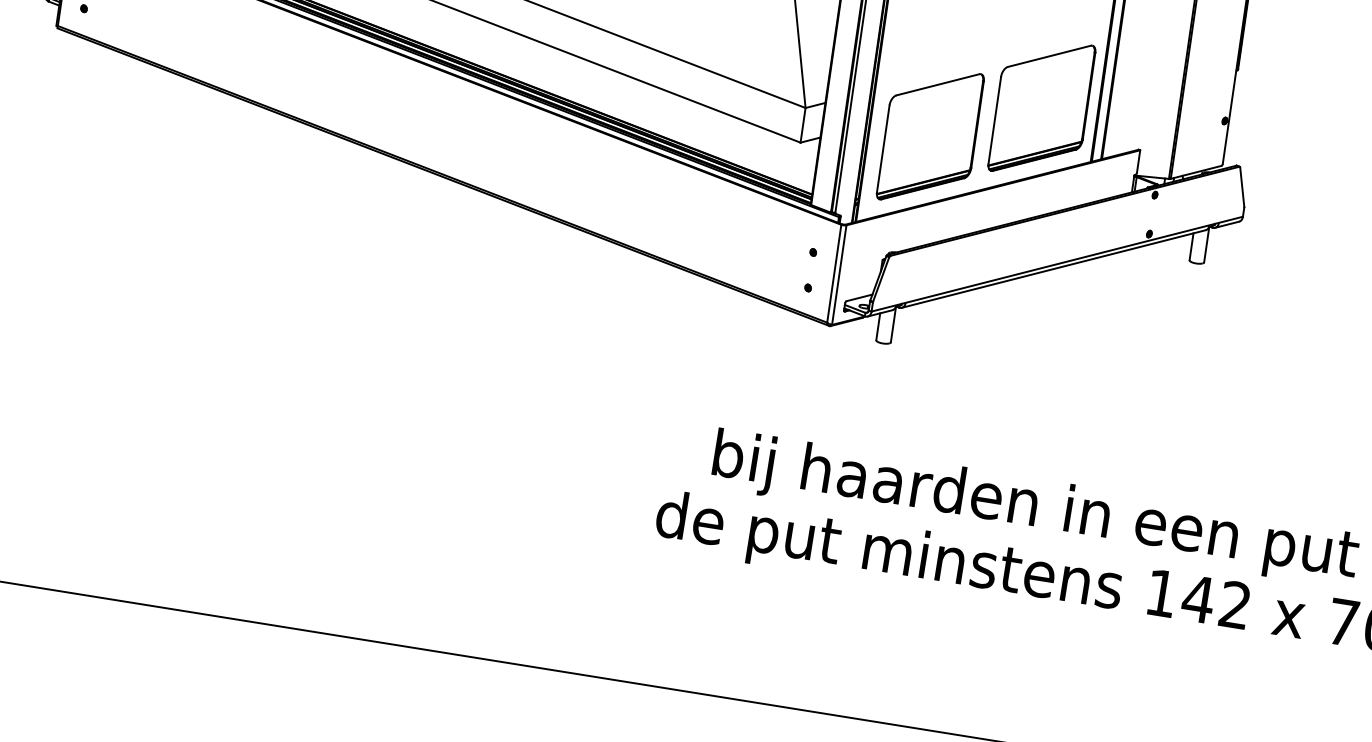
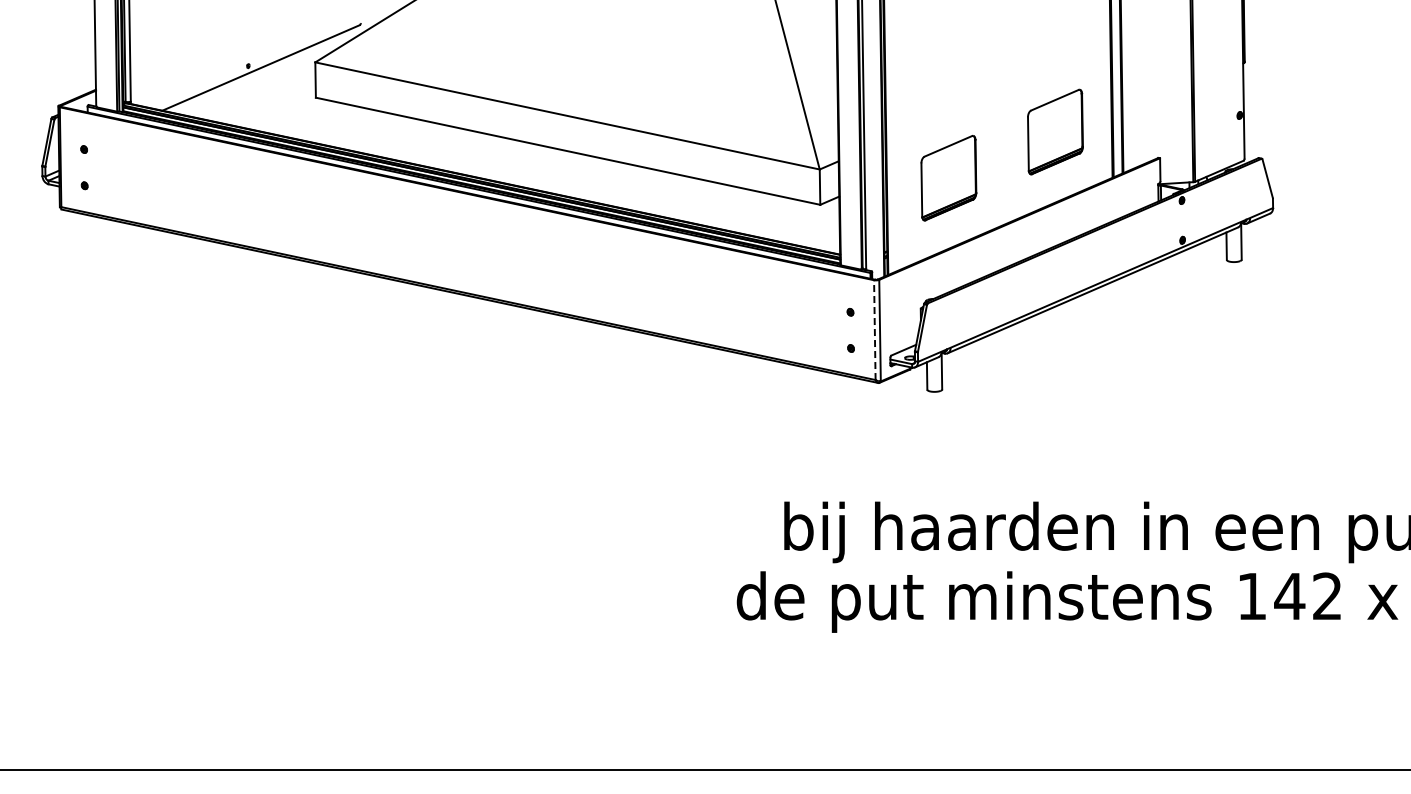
part: (1042, 107) -> (1055, 131), size x0.6
part: (930, 136) -> (948, 177), size x0.6
line: (833, 274) -> (874, 330), solid -> dashed

